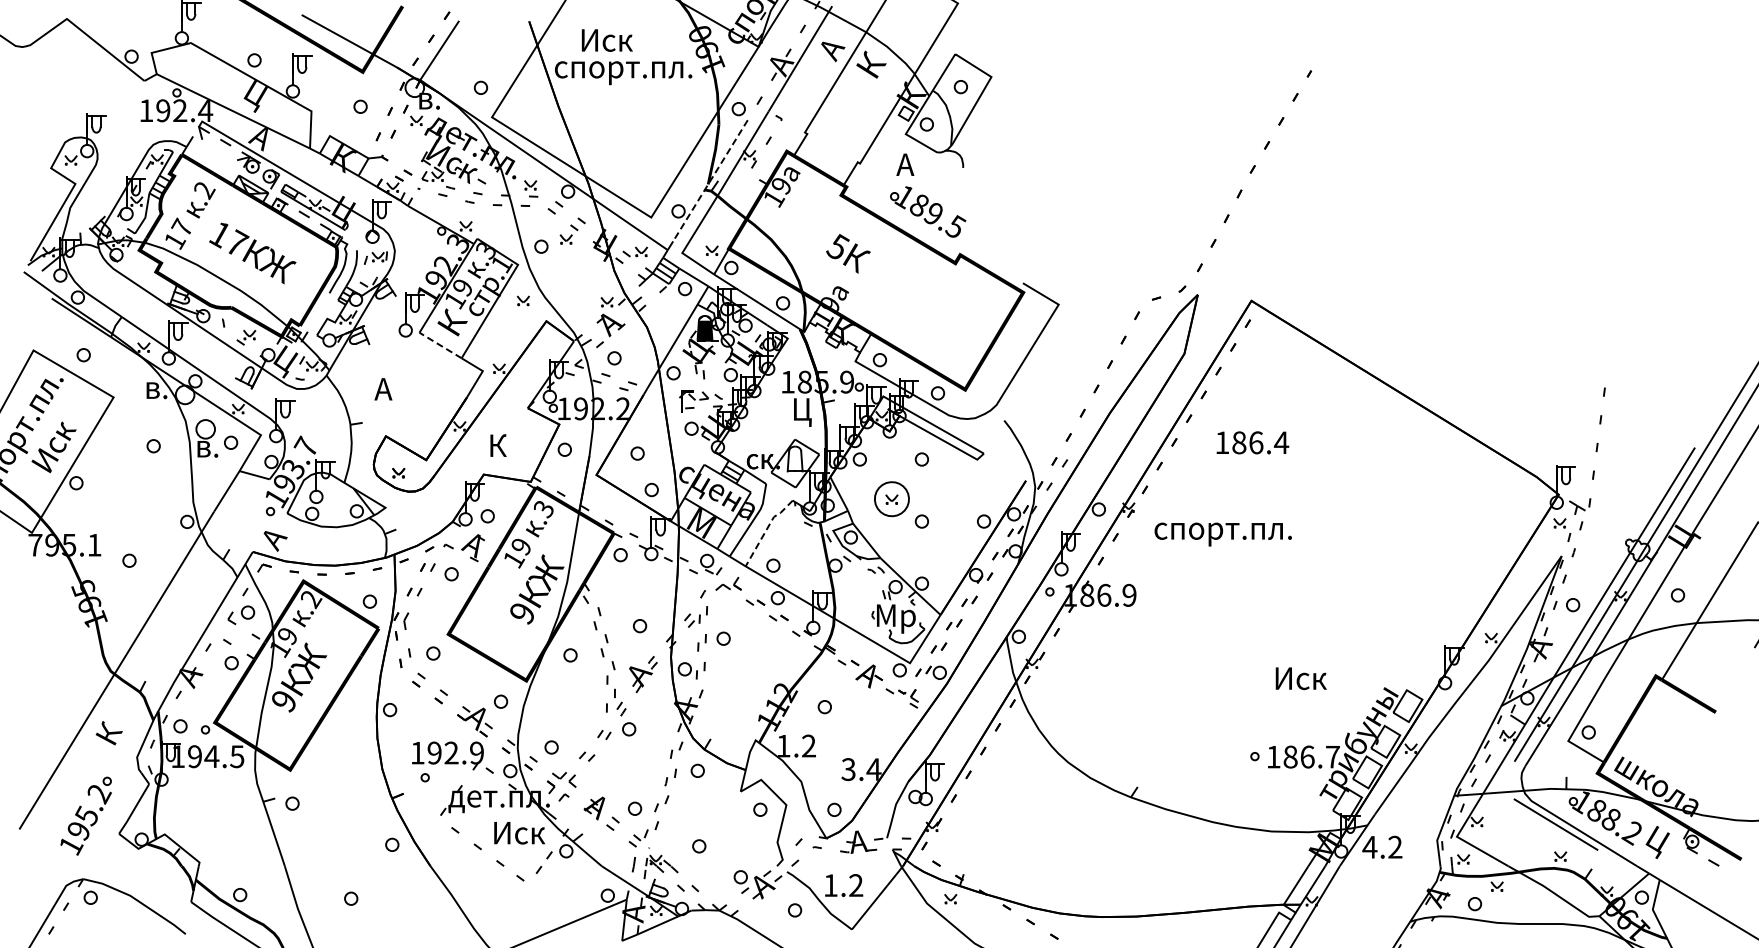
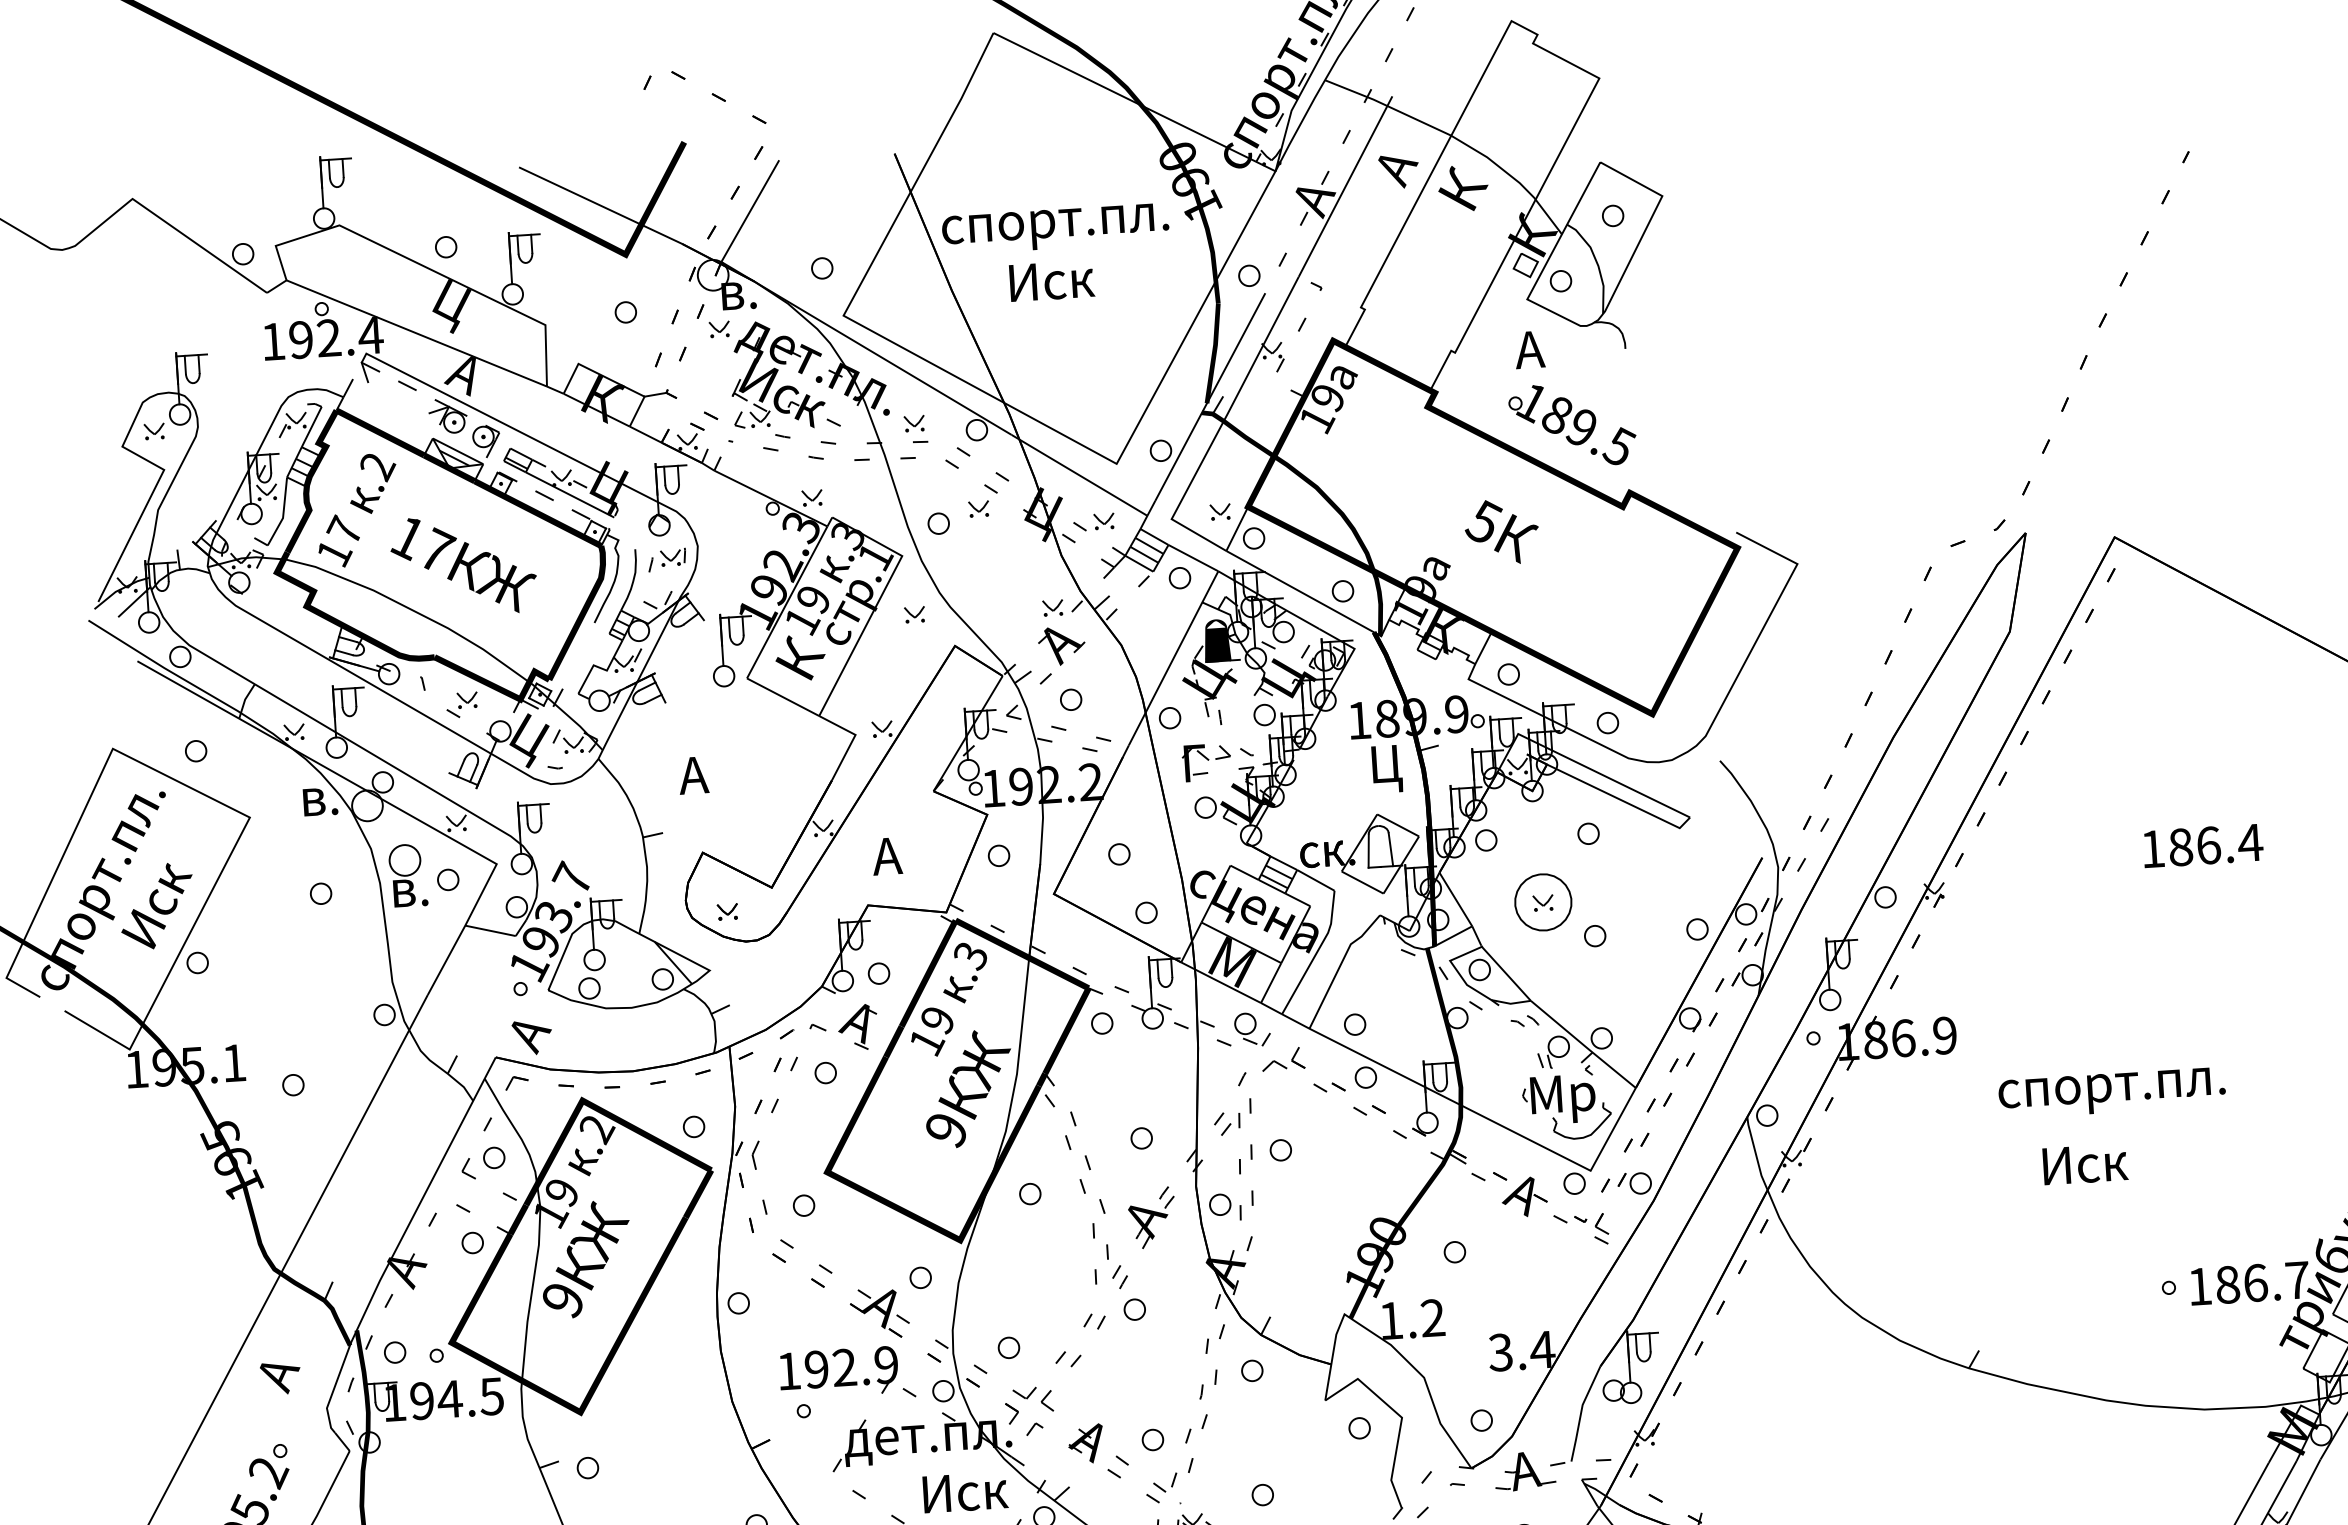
text: (606, 40) -> (1050, 281), moved
line: (710, 181) -> (1210, 398), dashed -> solid
text: (848, 253) -> (1502, 531), moved
line: (440, 345) -> (782, 697), dashed -> solid
text: (821, 381) -> (1414, 715), 185.9 -> 189.9
text: (1252, 442) -> (2202, 845), moved
text: (497, 445) -> (887, 855), К -> А
line: (766, 529) -> (1339, 965), dashed -> solid
text: (1222, 534) -> (2110, 1092), moved
text: (35, 545) -> (136, 1069), 795.1 -> 195.1
text: (1300, 678) -> (2084, 1164), moved
text: (781, 699) -> (1382, 1244), 112 -> 190
text: (108, 734) -> (277, 1373), К -> А

